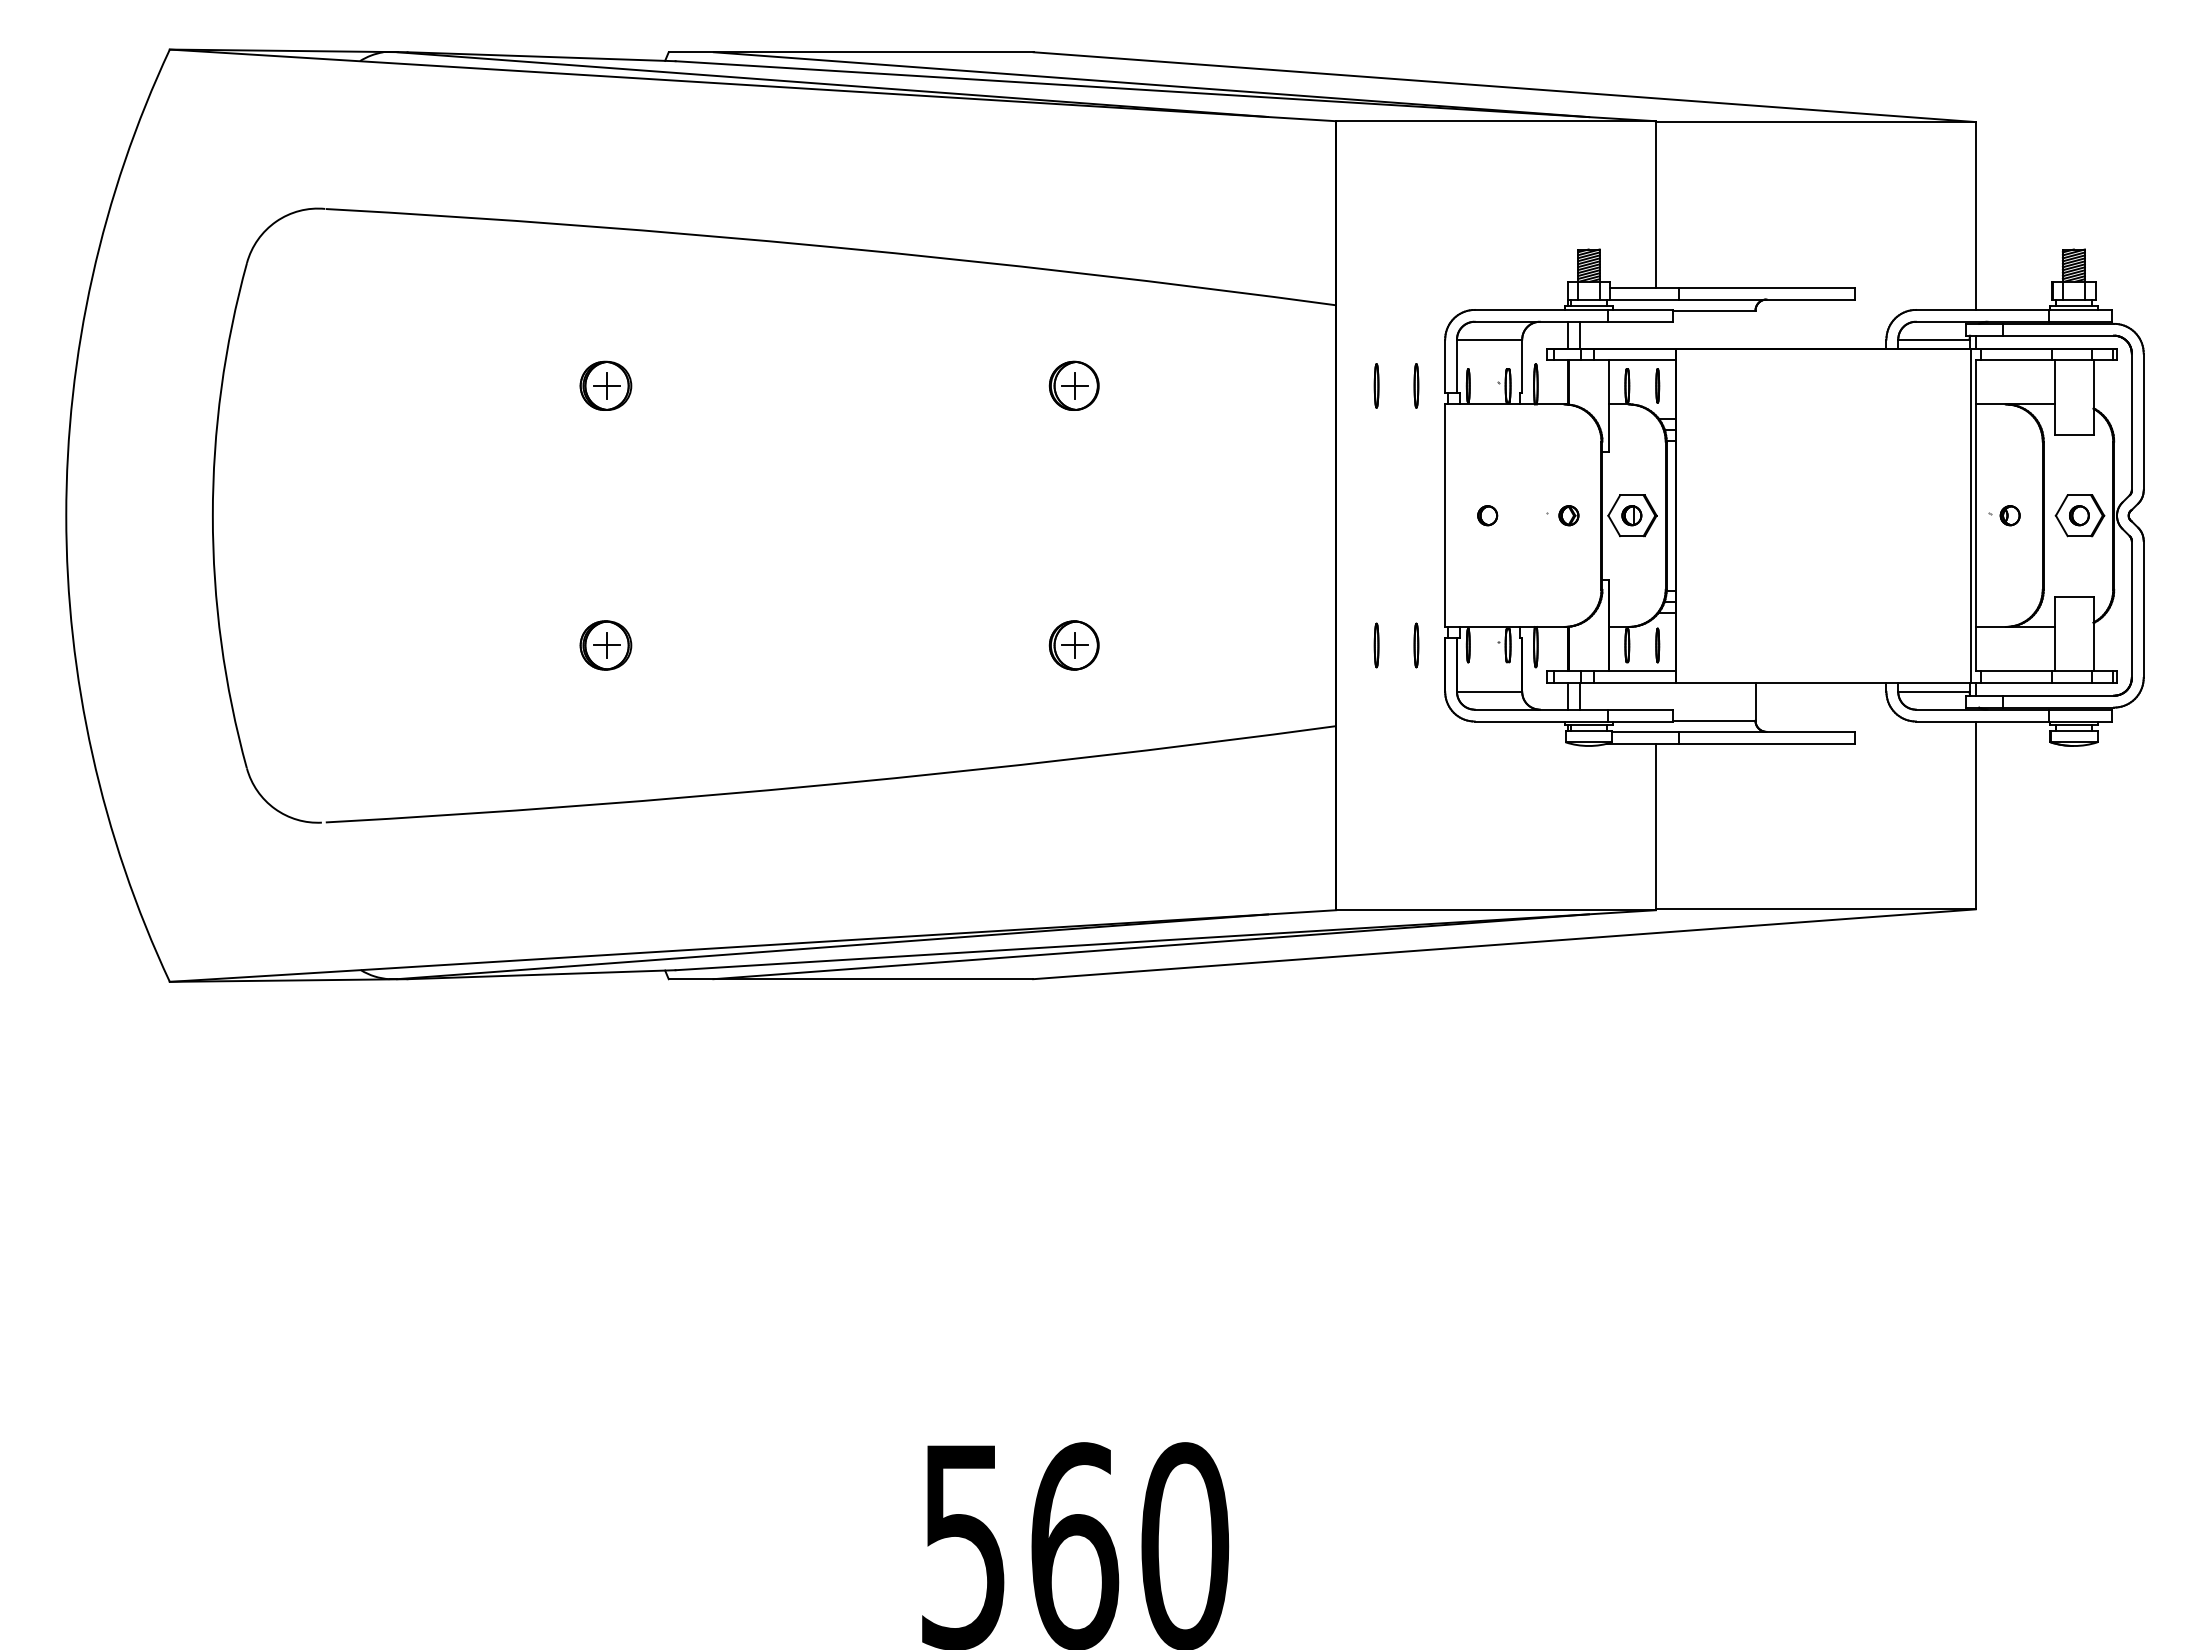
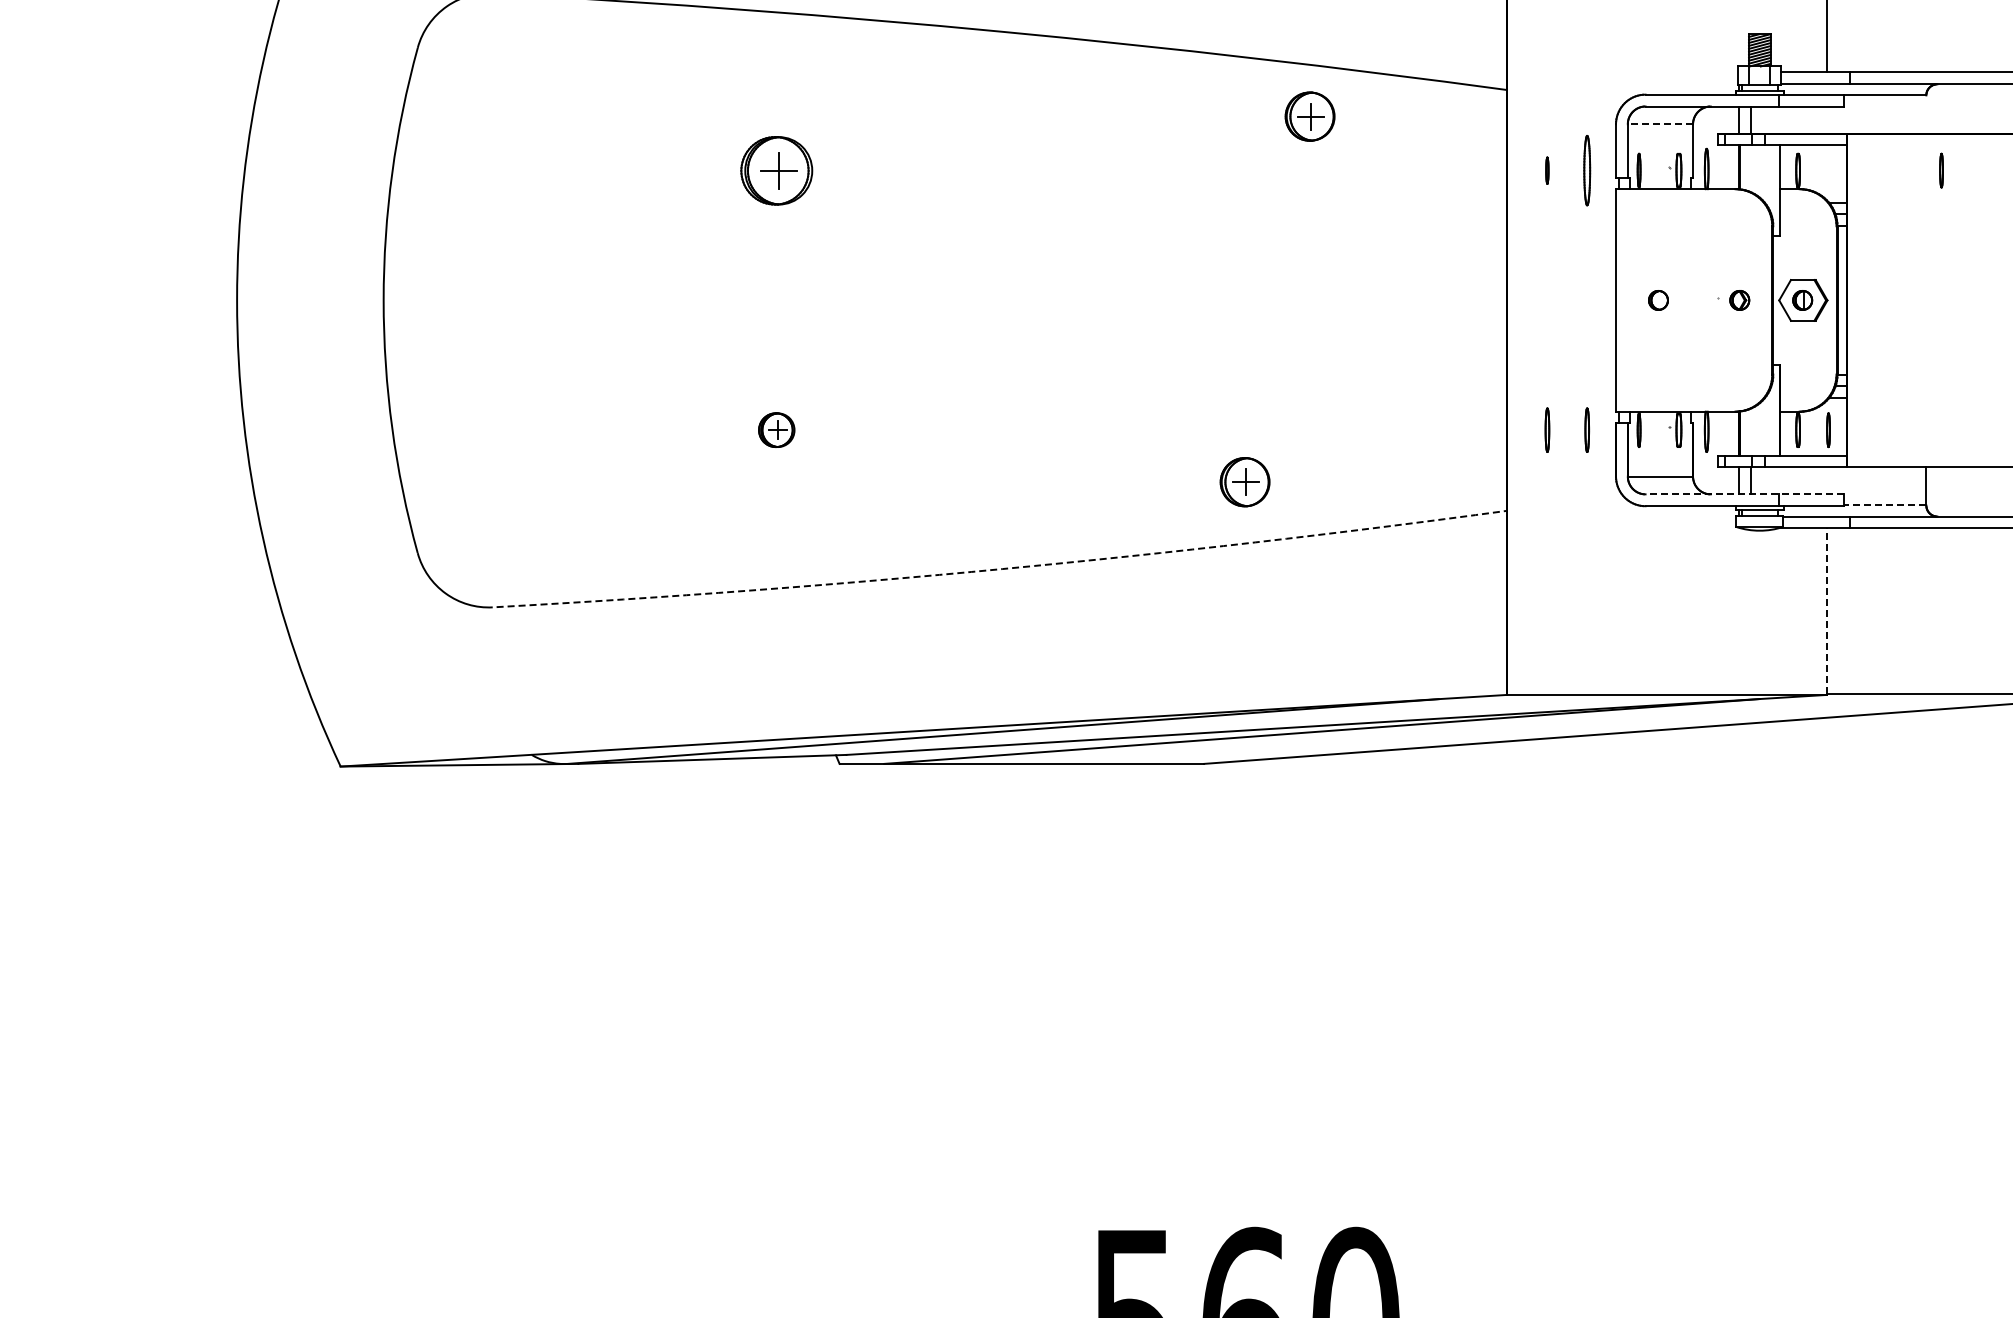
line: (1489, 339) -> (1660, 124), solid -> dashed
part: (605, 385) -> (776, 170), size x1.4
part: (1073, 385) -> (1309, 116), moved
part: (1376, 385) -> (1547, 170), size x0.6
part: (1416, 385) -> (1587, 170), size x1.6
part: (1657, 385) -> (1941, 170), moved
part: (605, 645) -> (776, 430), size x0.7
part: (1073, 645) -> (1244, 482), moved
line: (1573, 709) -> (1744, 494), solid -> dashed
line: (1713, 720) -> (1884, 505), solid -> dashed
line: (831, 784) -> (1002, 569), solid -> dashed
line: (1655, 826) -> (1826, 611), solid -> dashed

